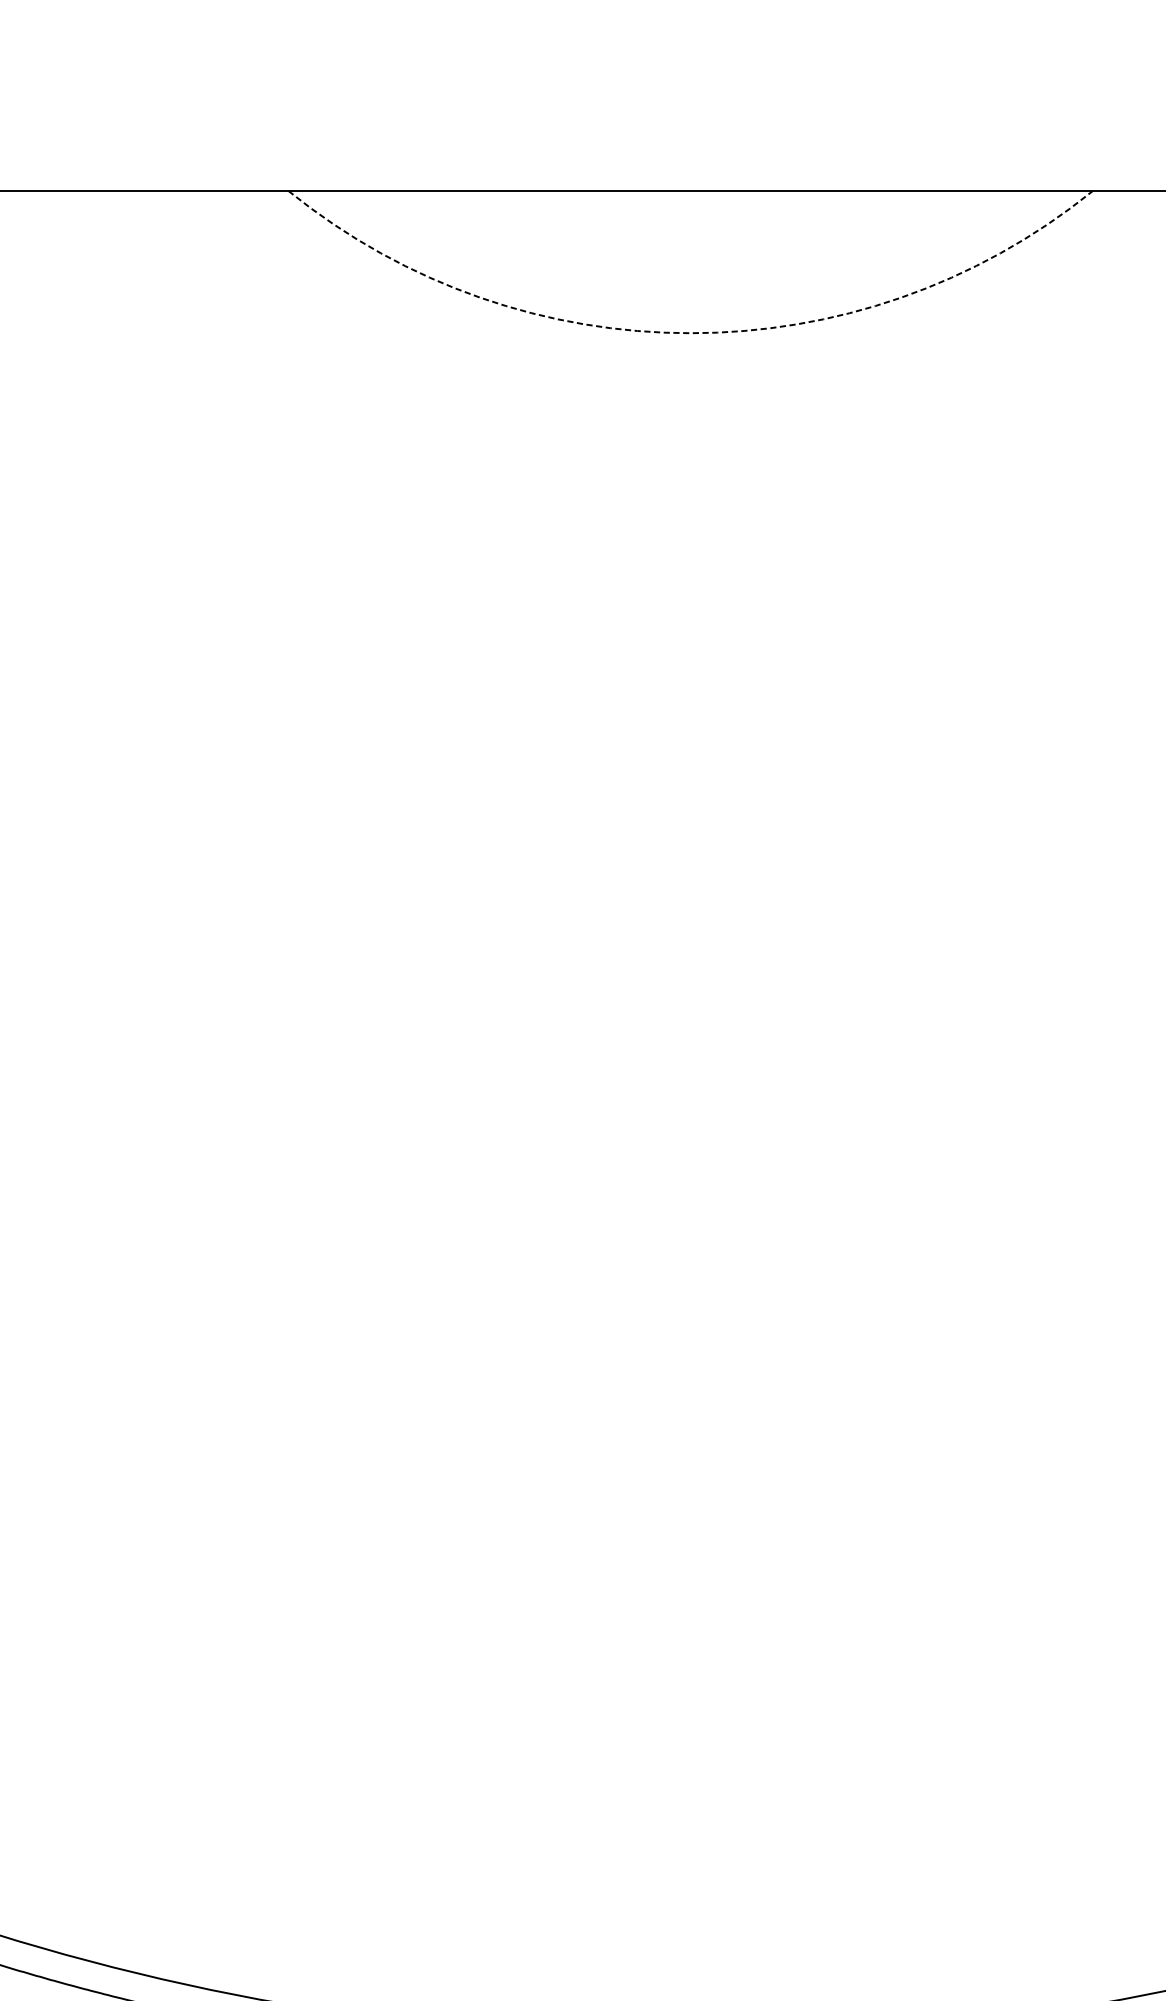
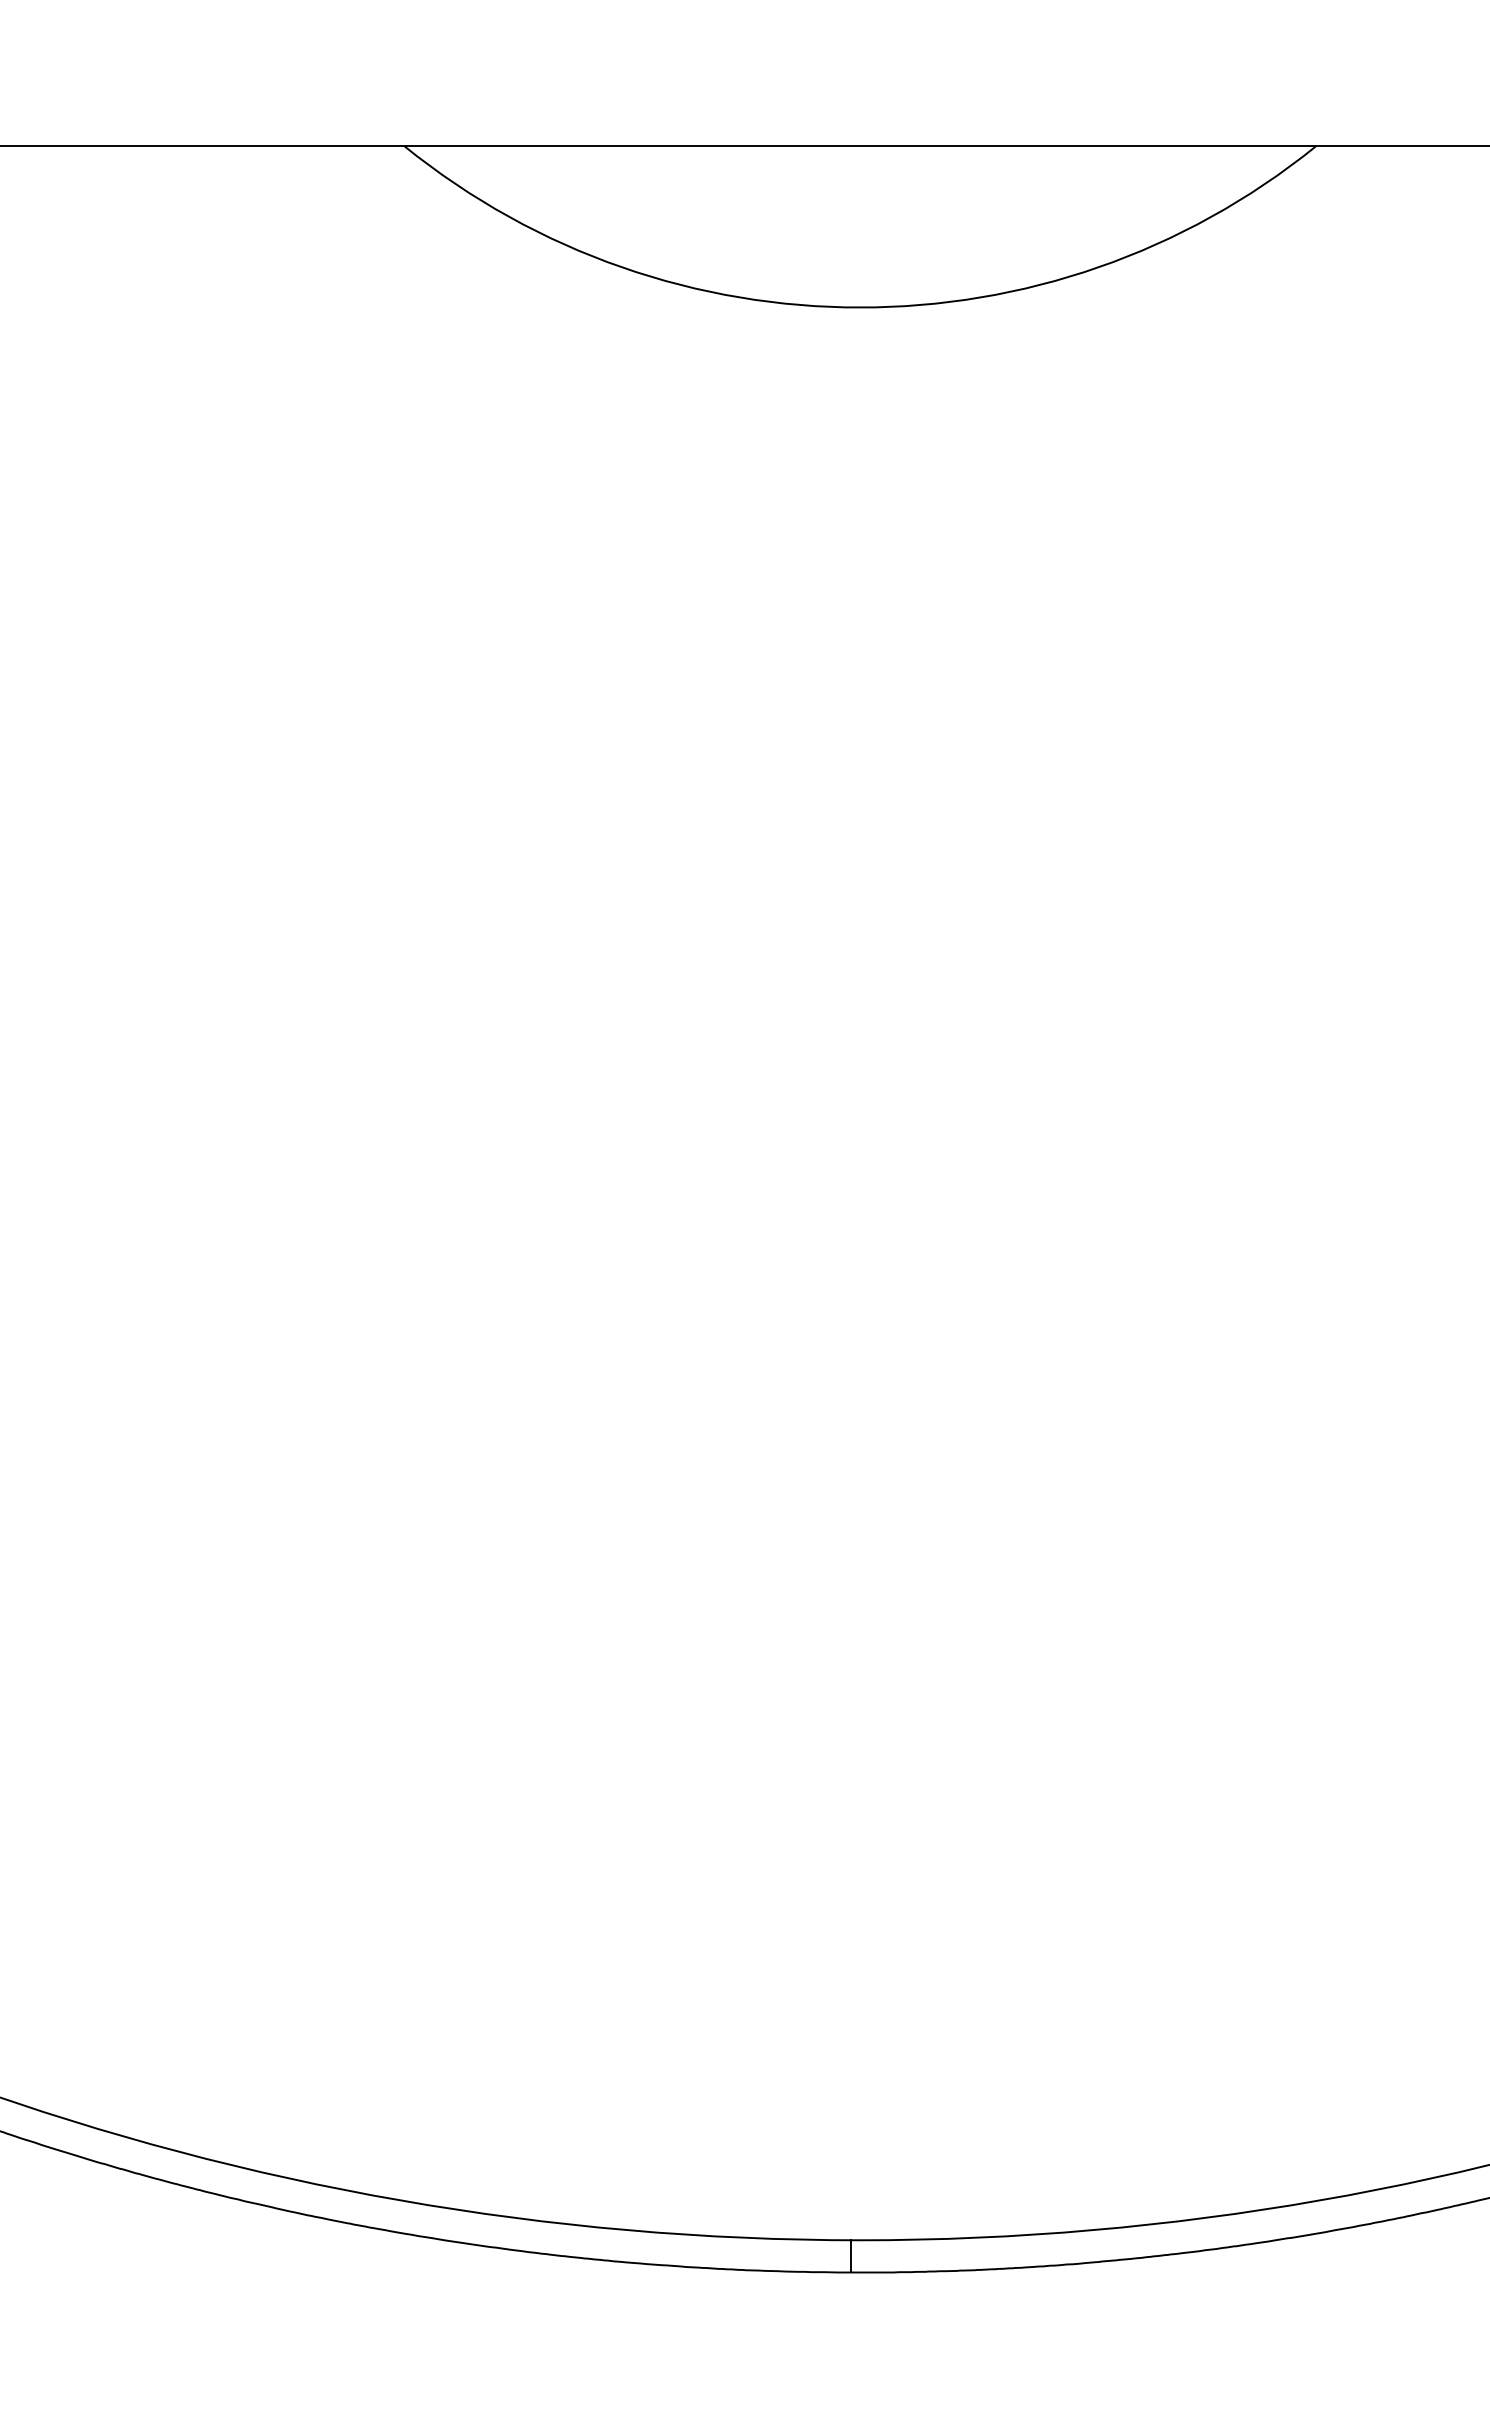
arc: (690, 333) -> (860, 307), dashed -> solid

